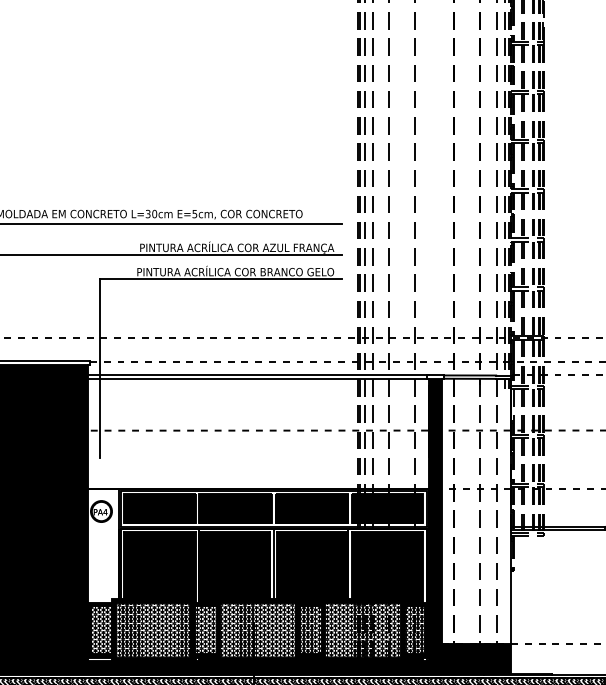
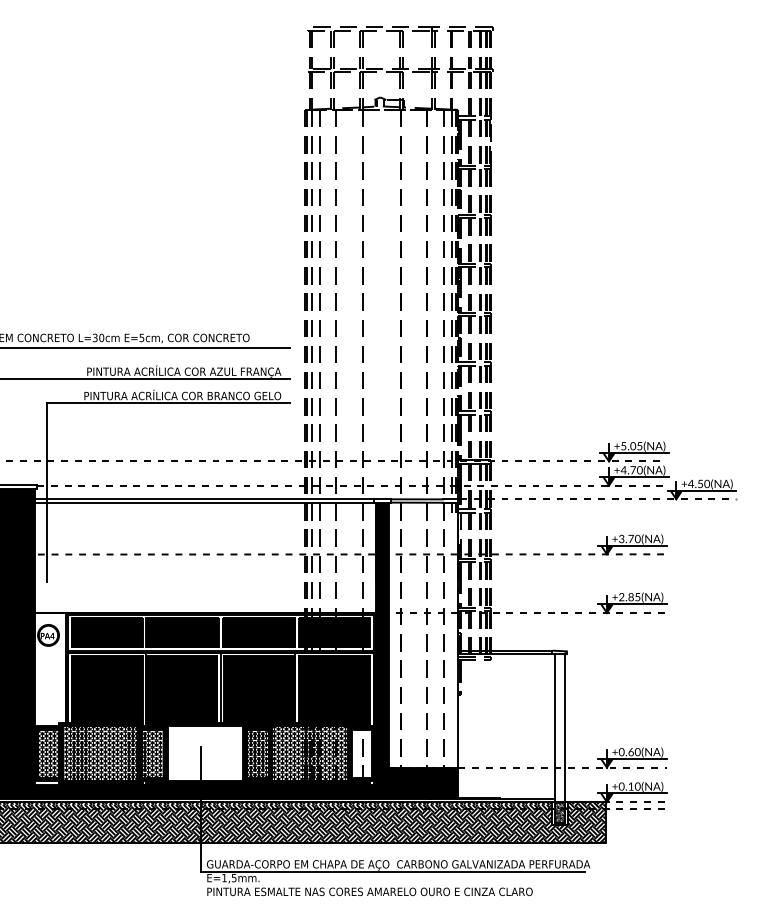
hatch: (258, 629) -> (205, 753), removed
hatch: (414, 629) -> (361, 753), removed

